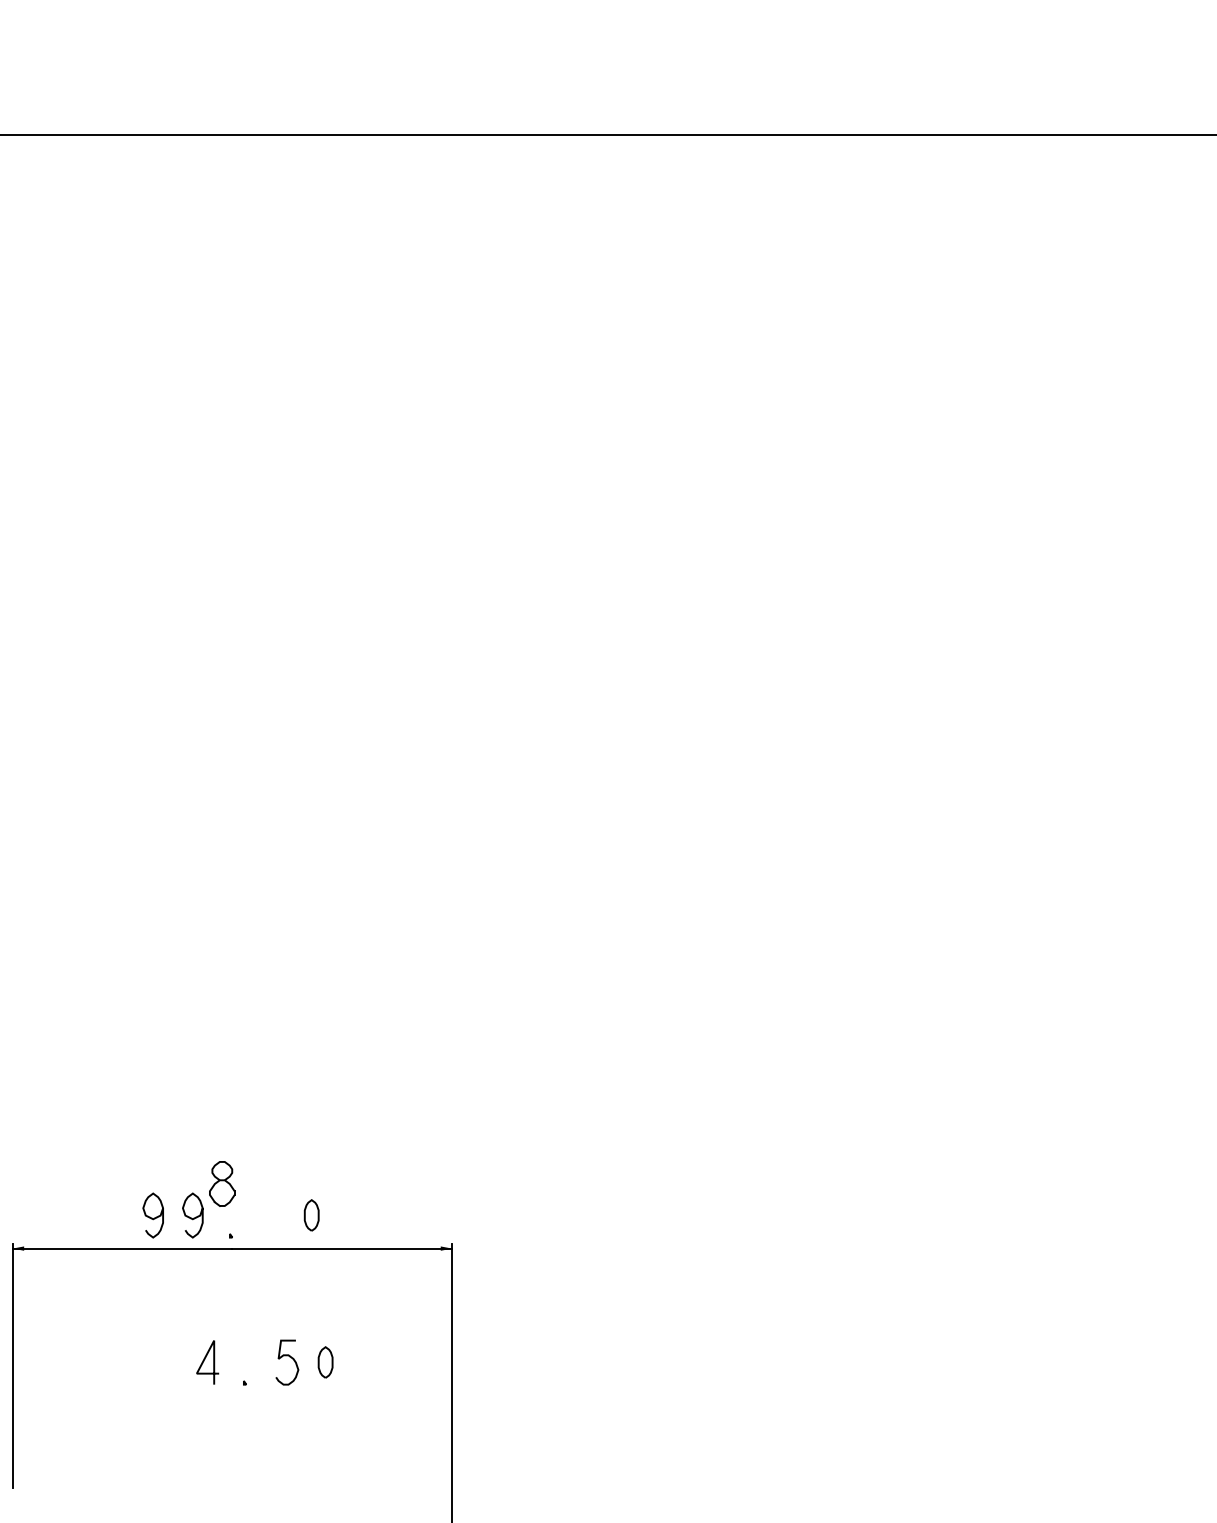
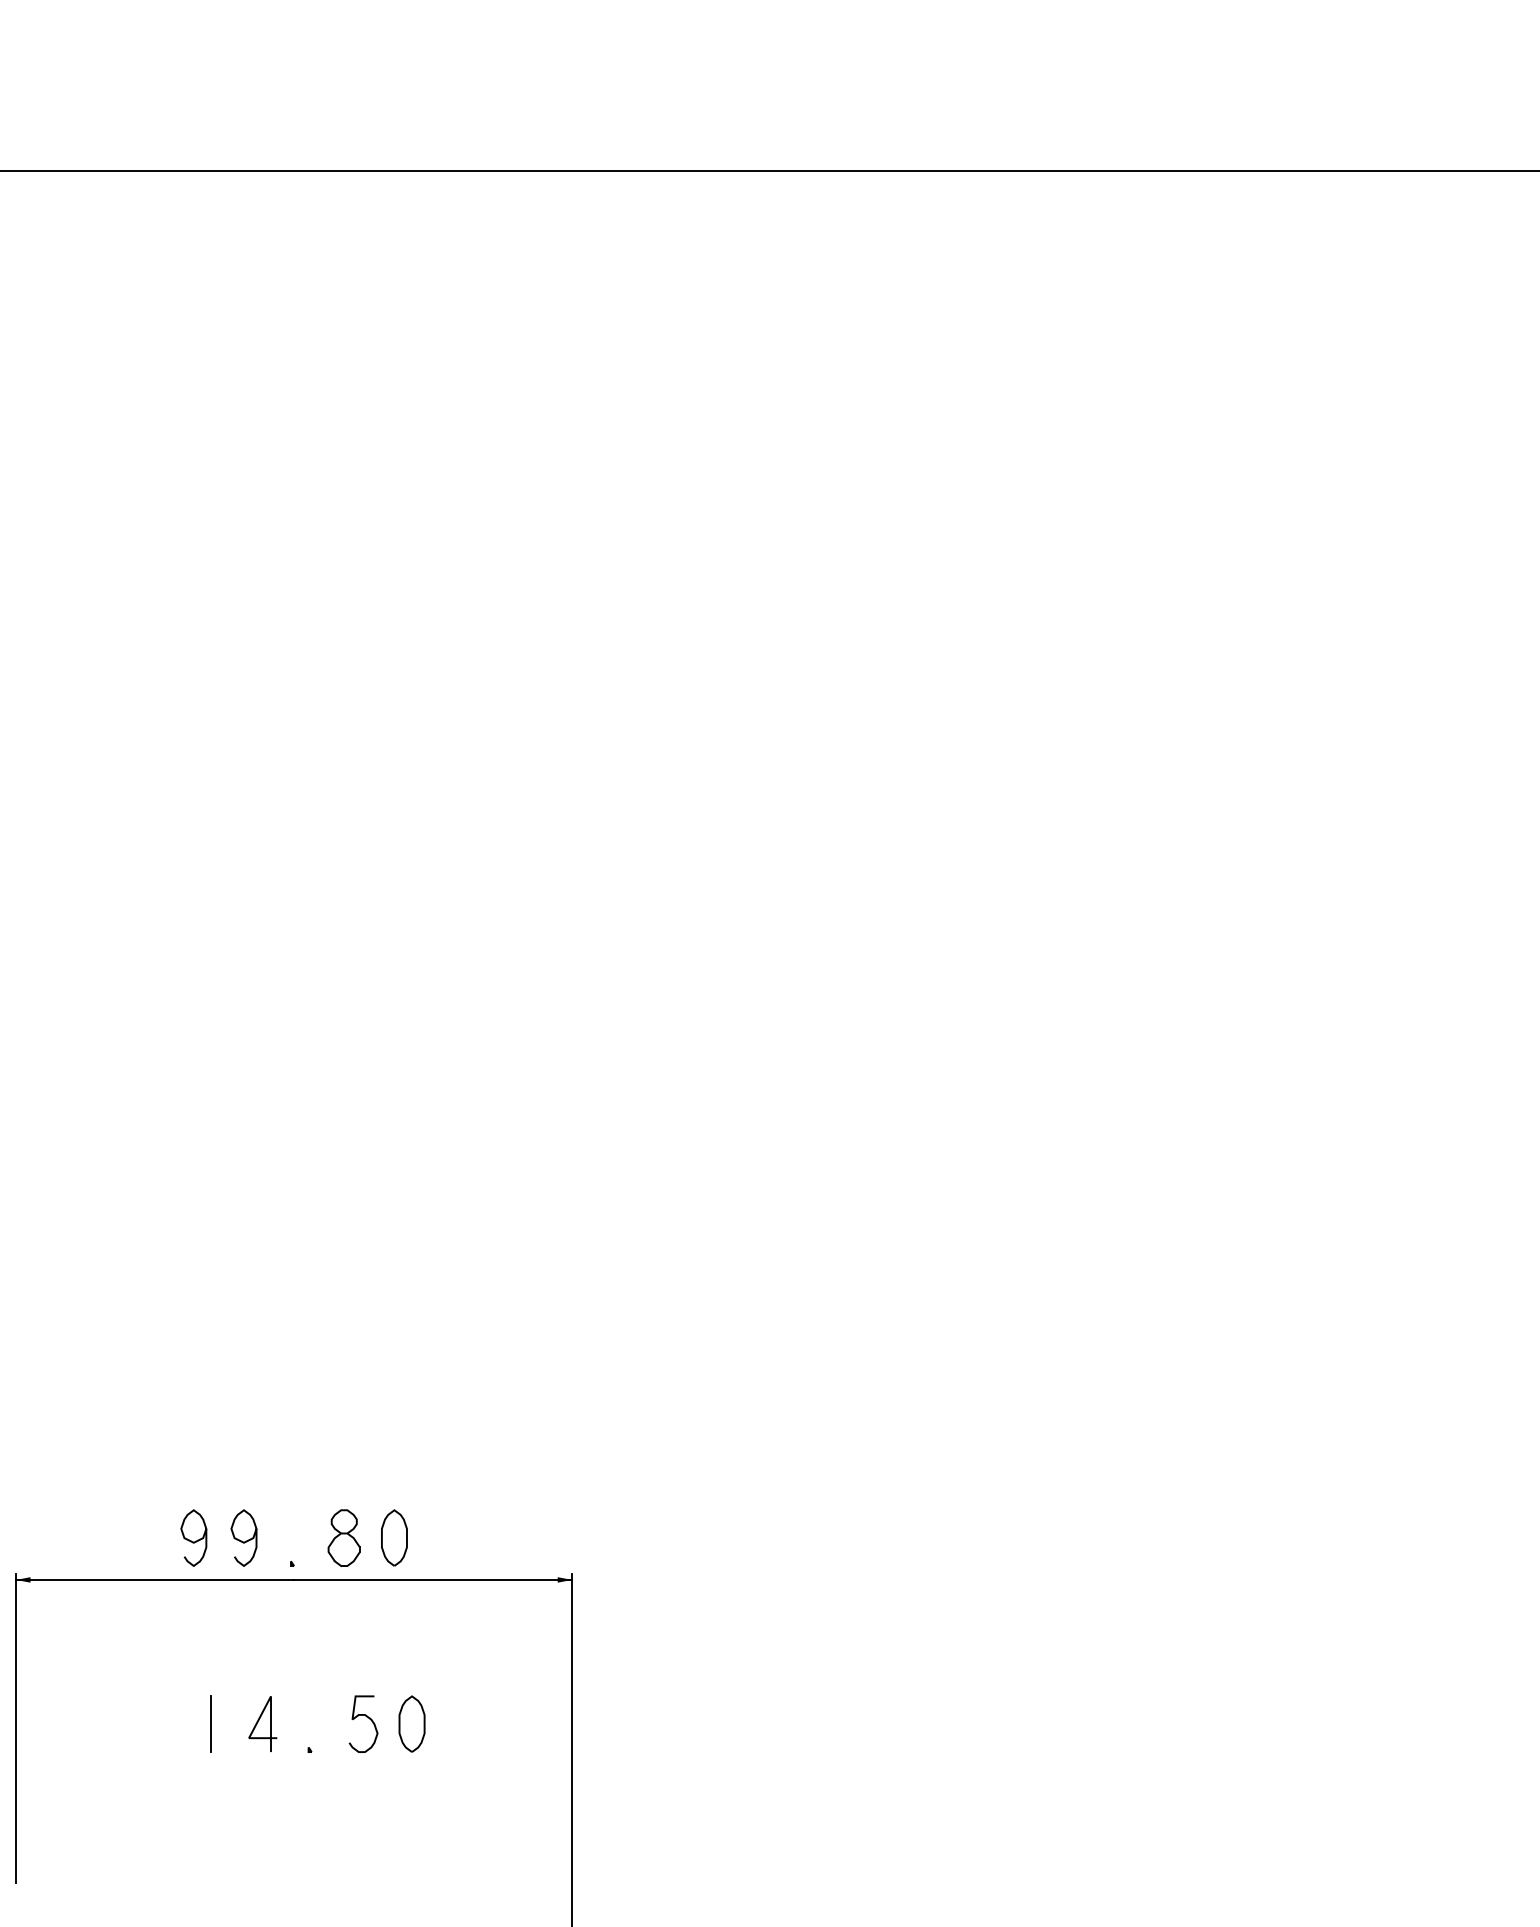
part: (221, 1183) -> (343, 1537), moved
part: (311, 1215) -> (394, 1537), size x1.43
line: (167, 1362) -> (211, 1724), added
part: (325, 1362) -> (411, 1723), size x1.43

